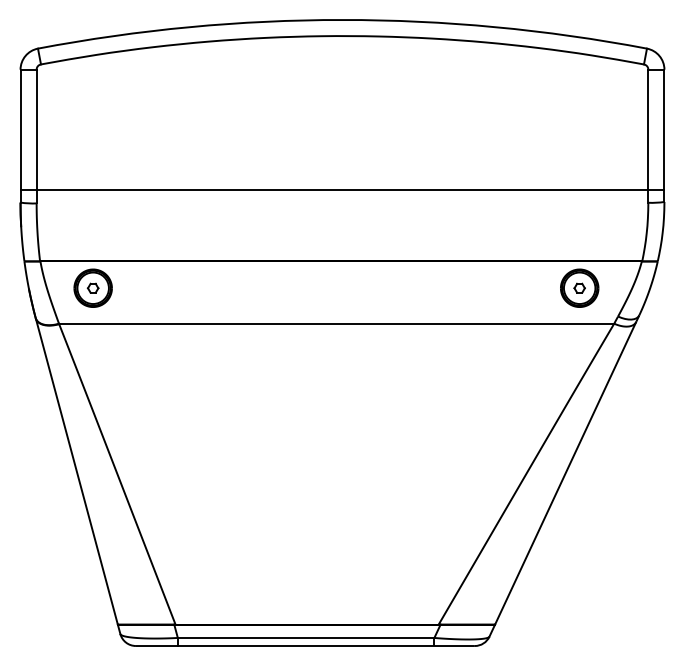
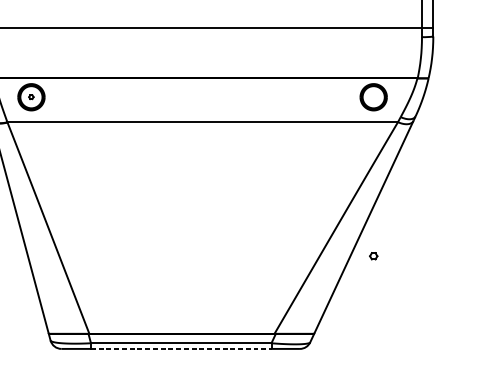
part: (92, 287) -> (30, 96), size x0.6
part: (579, 287) -> (373, 255), moved
line: (306, 646) -> (181, 349), solid -> dashed

